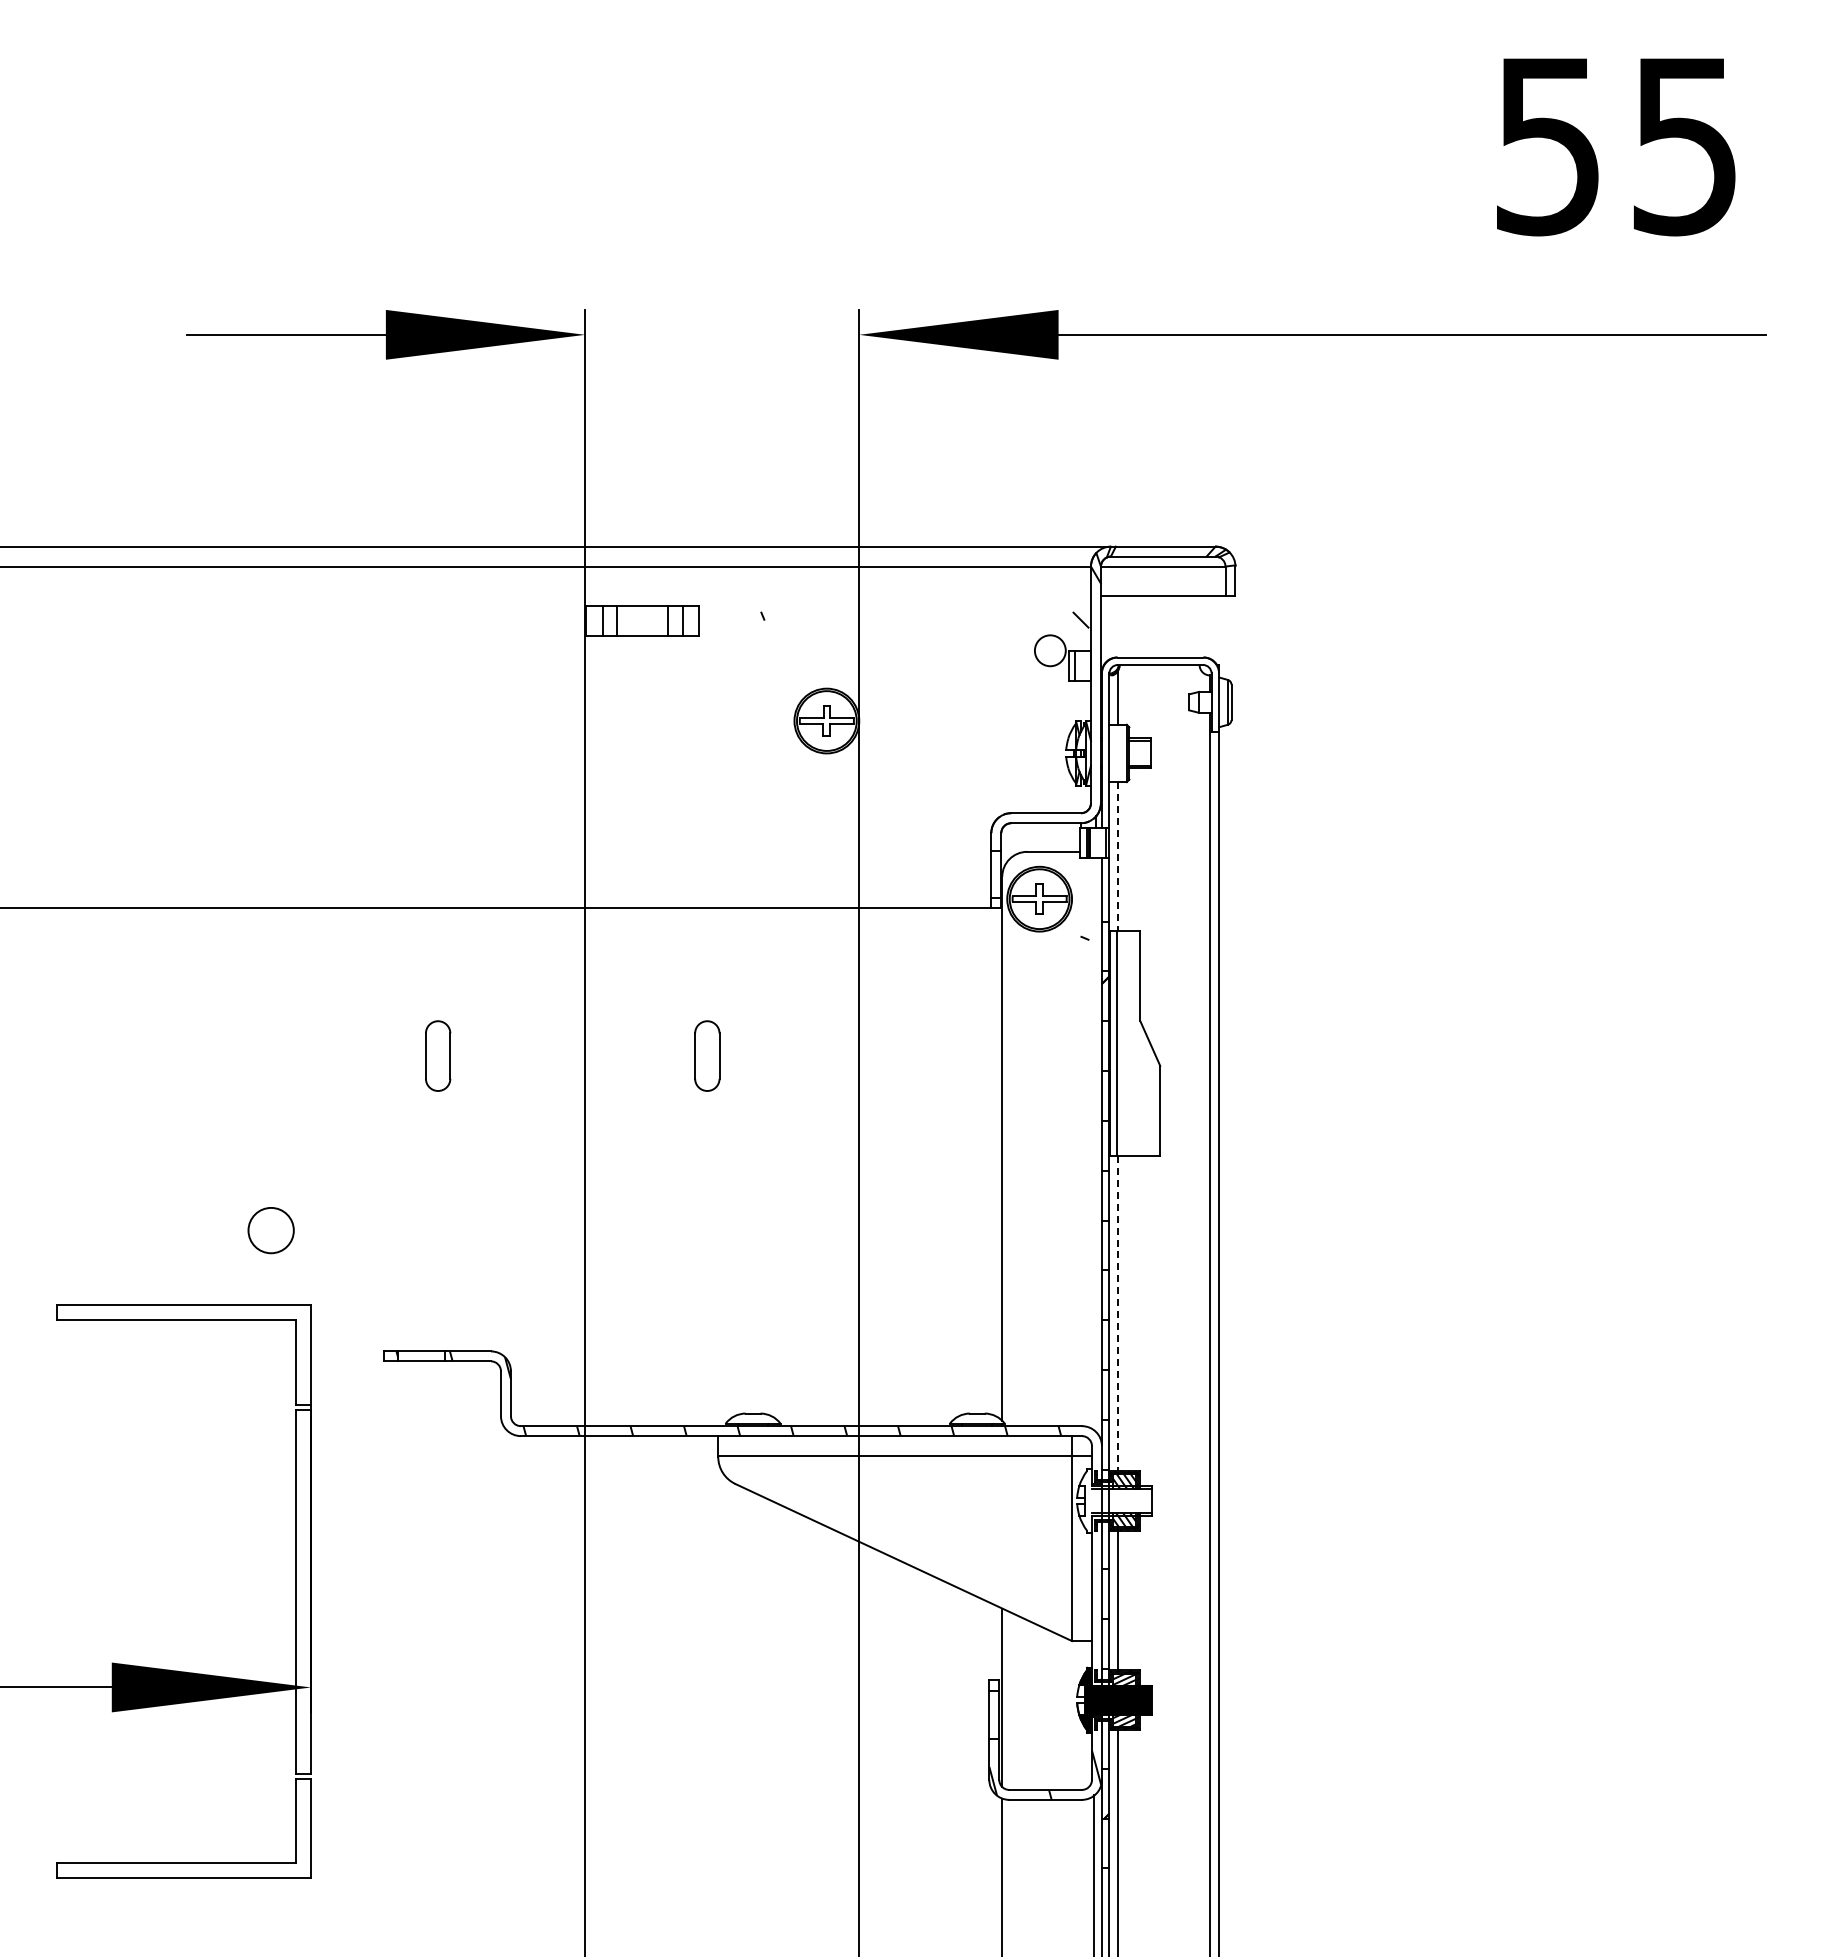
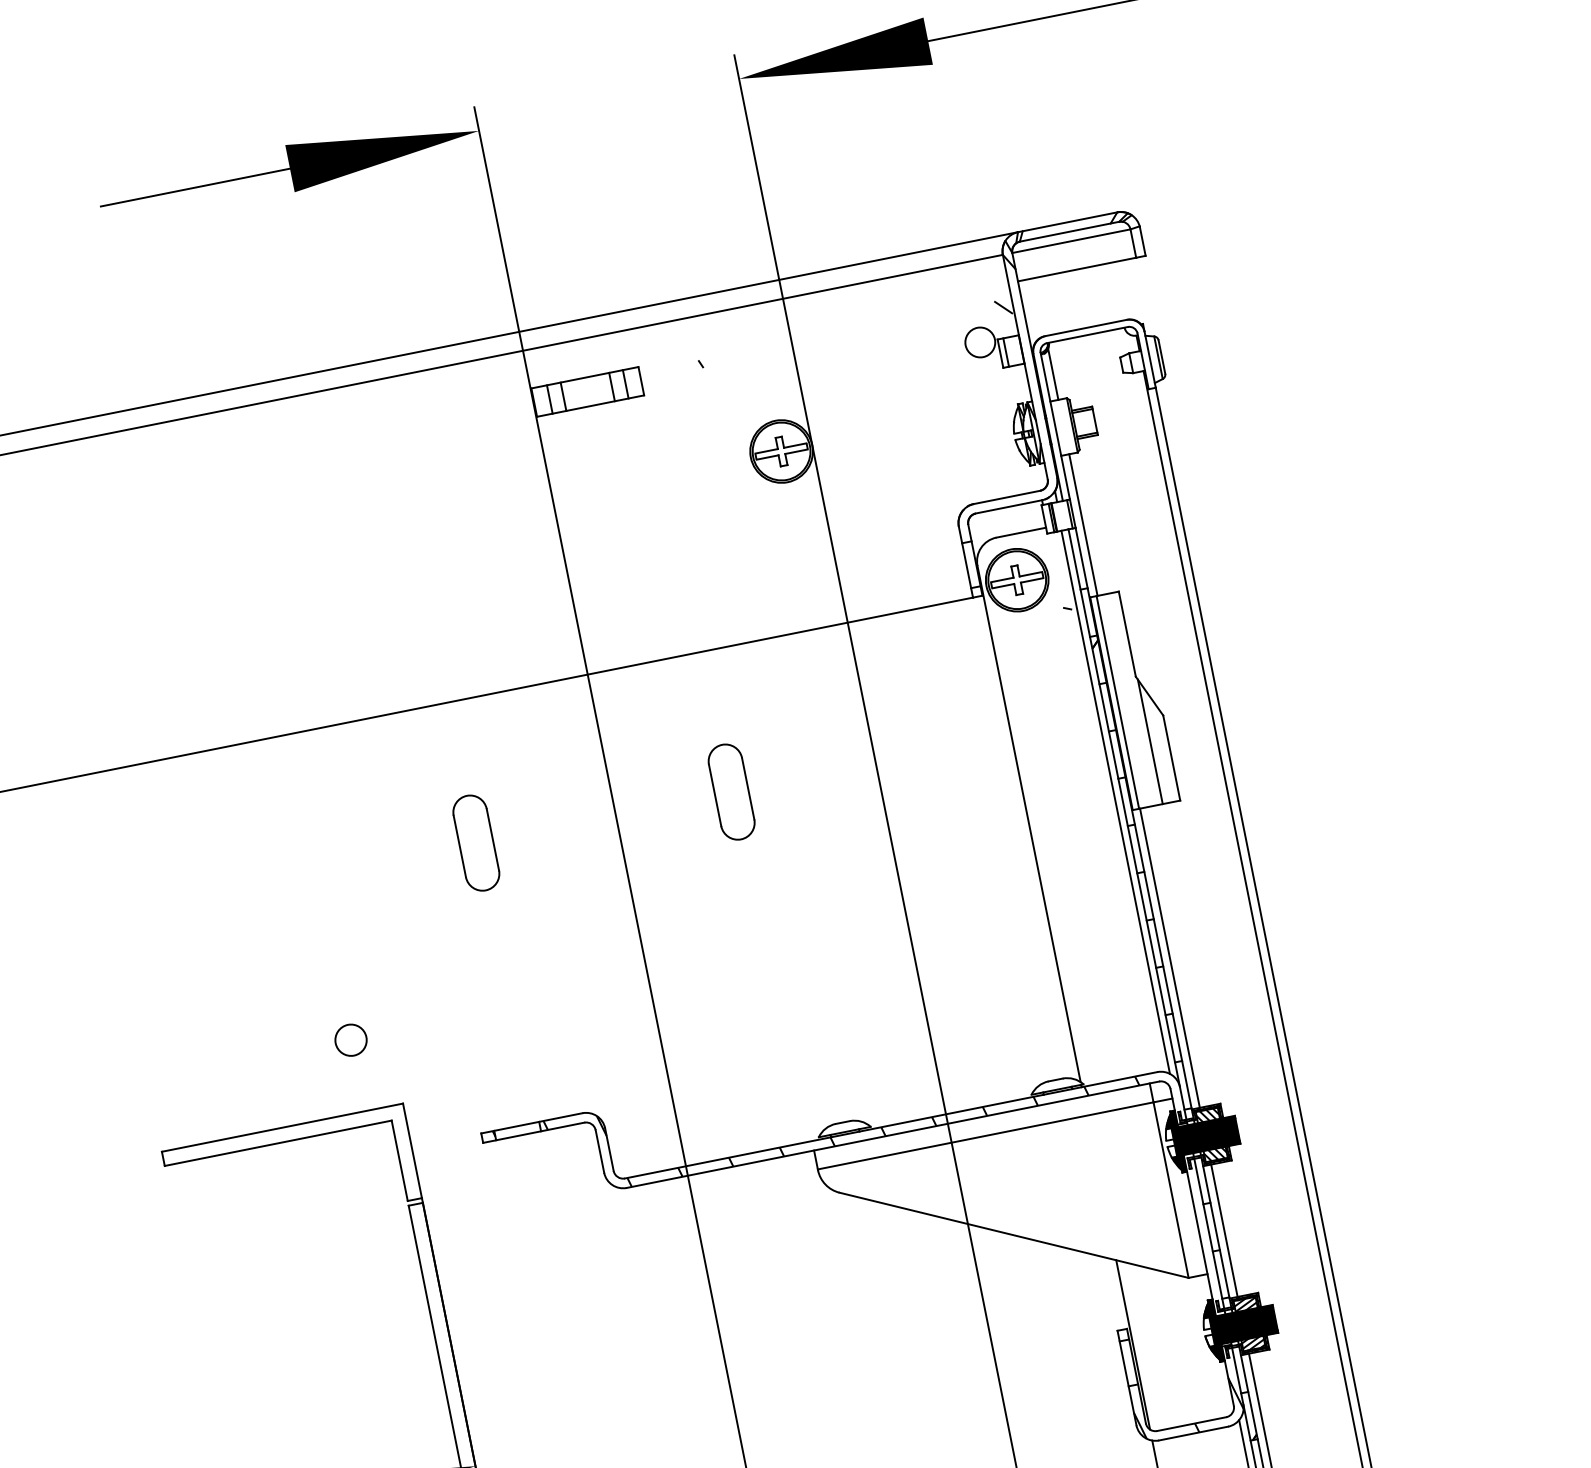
line: (1117, 856) -> (1082, 524), dashed -> solid
part: (437, 1055) -> (475, 842), size x1.43
part: (707, 1055) -> (731, 791), size x1.43
line: (1141, 1089) -> (1149, 741), added
line: (1094, 1144) -> (1115, 802), added
circle: (271, 1230) -> (351, 1040), size x0.71
line: (1117, 1313) -> (1169, 958), dashed -> solid
hatch: (1115, 1500) -> (1203, 1136), added

